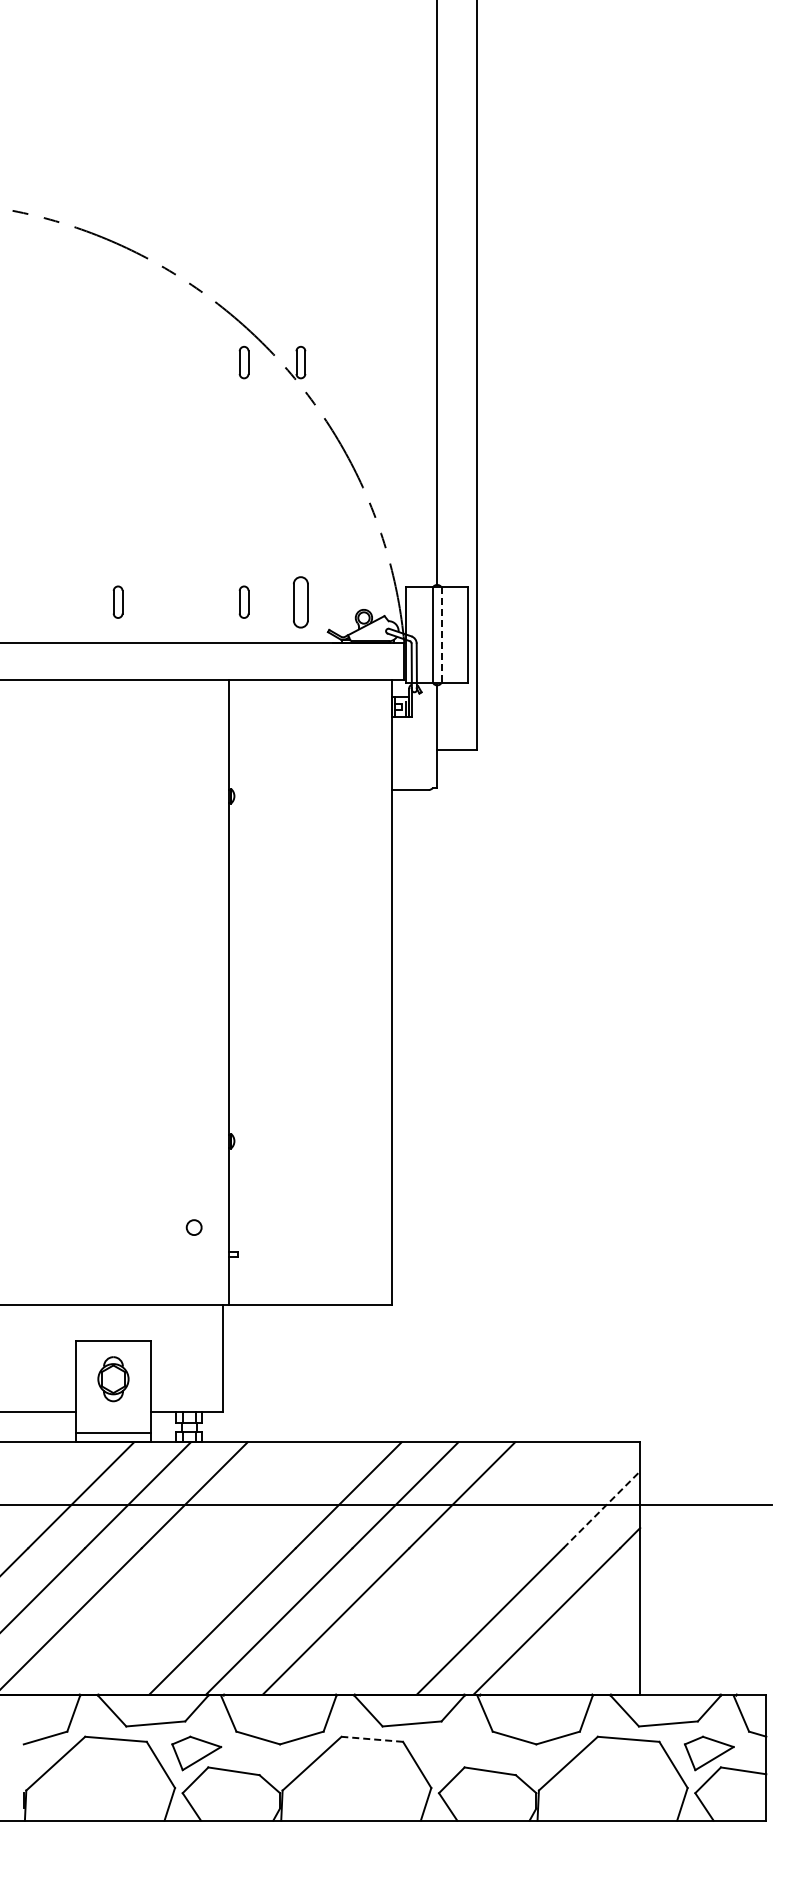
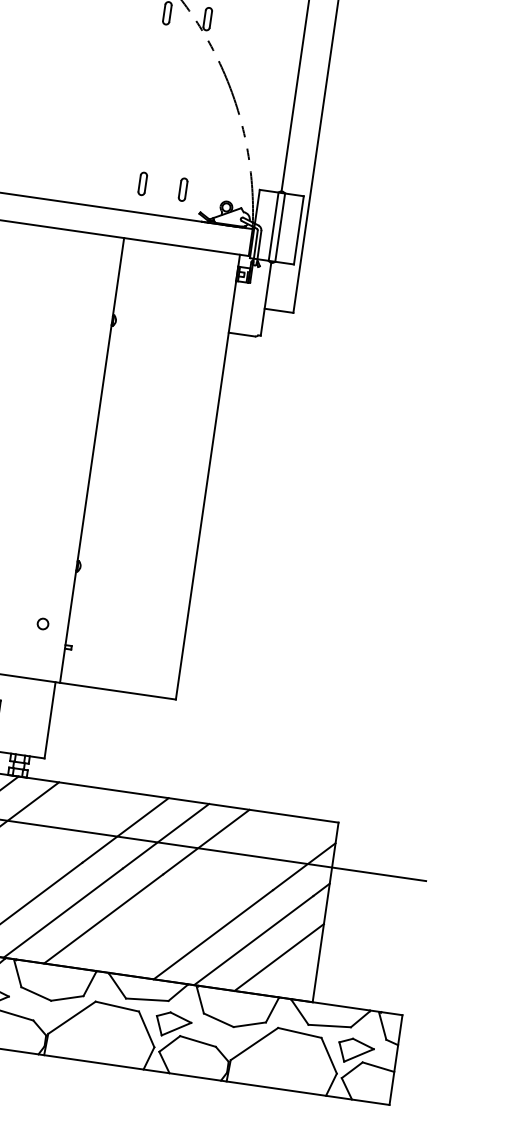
part: (117, 601) -> (52, 170), removed
part: (300, 601) -> (182, 189), size x0.62
line: (441, 635) -> (279, 227), dashed -> solid
line: (602, 1509) -> (304, 866), dashed -> solid
line: (585, 1639) -> (279, 957), added
line: (372, 1739) -> (117, 1006), dashed -> solid
part: (452, 1753) -> (172, 1024), added

